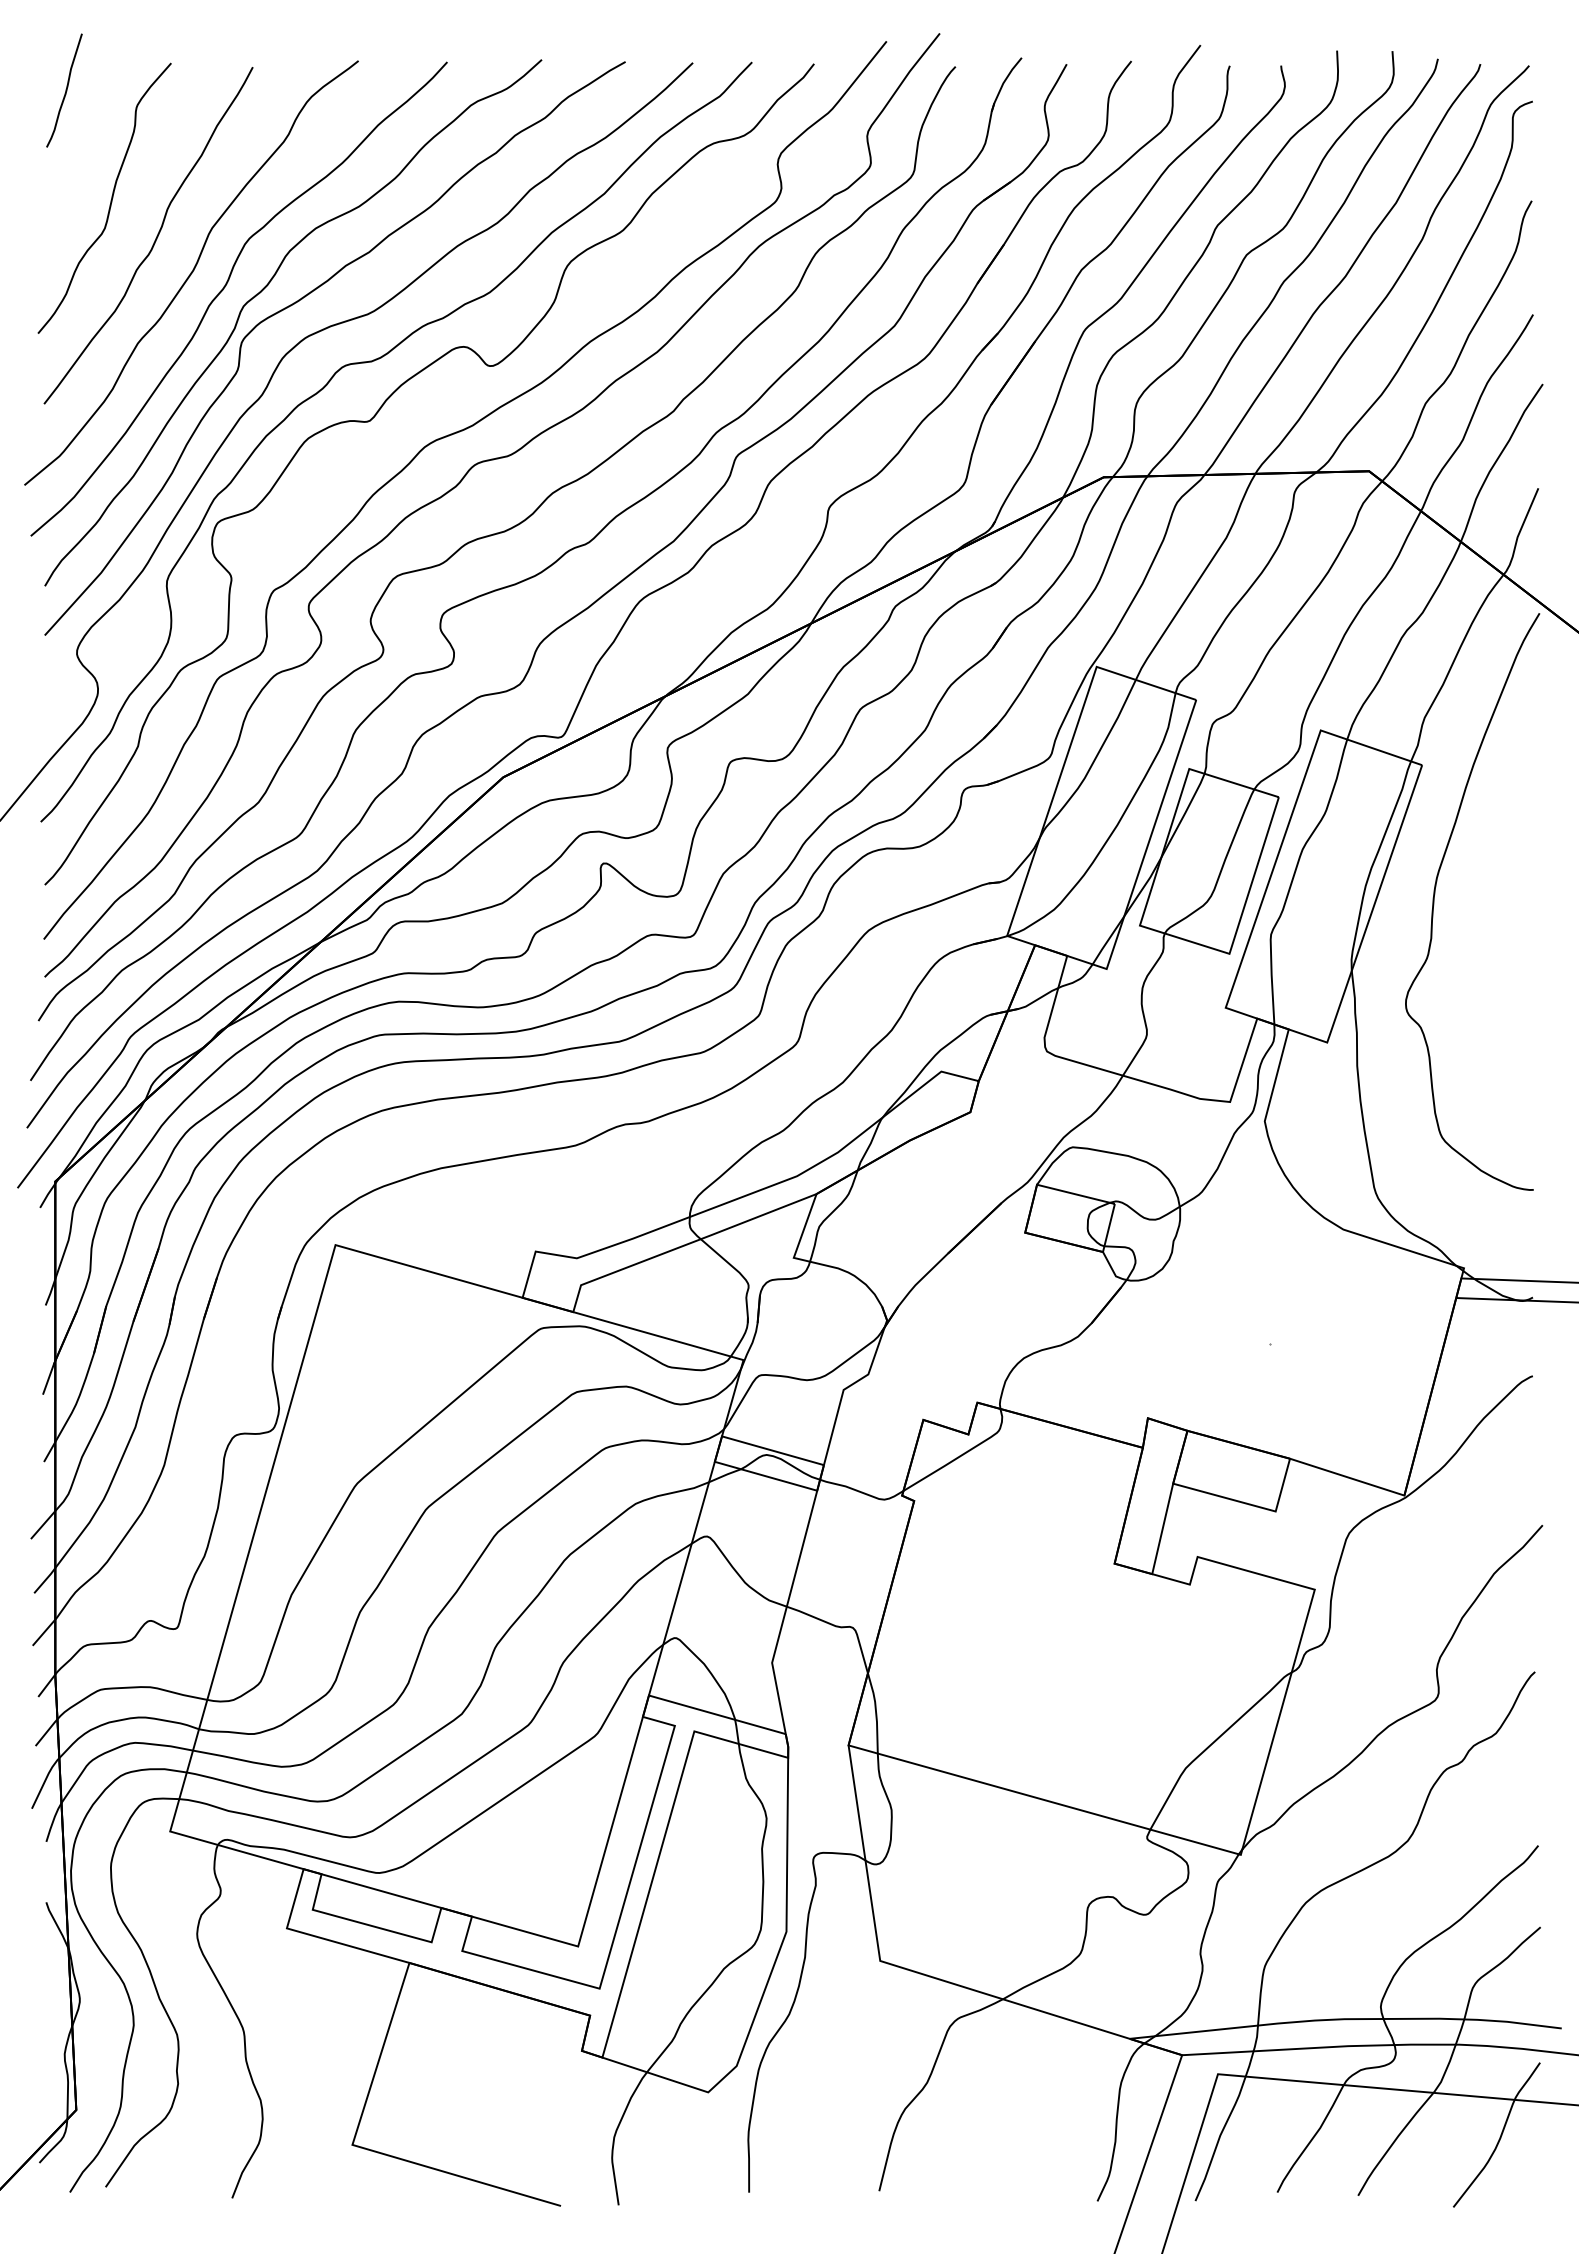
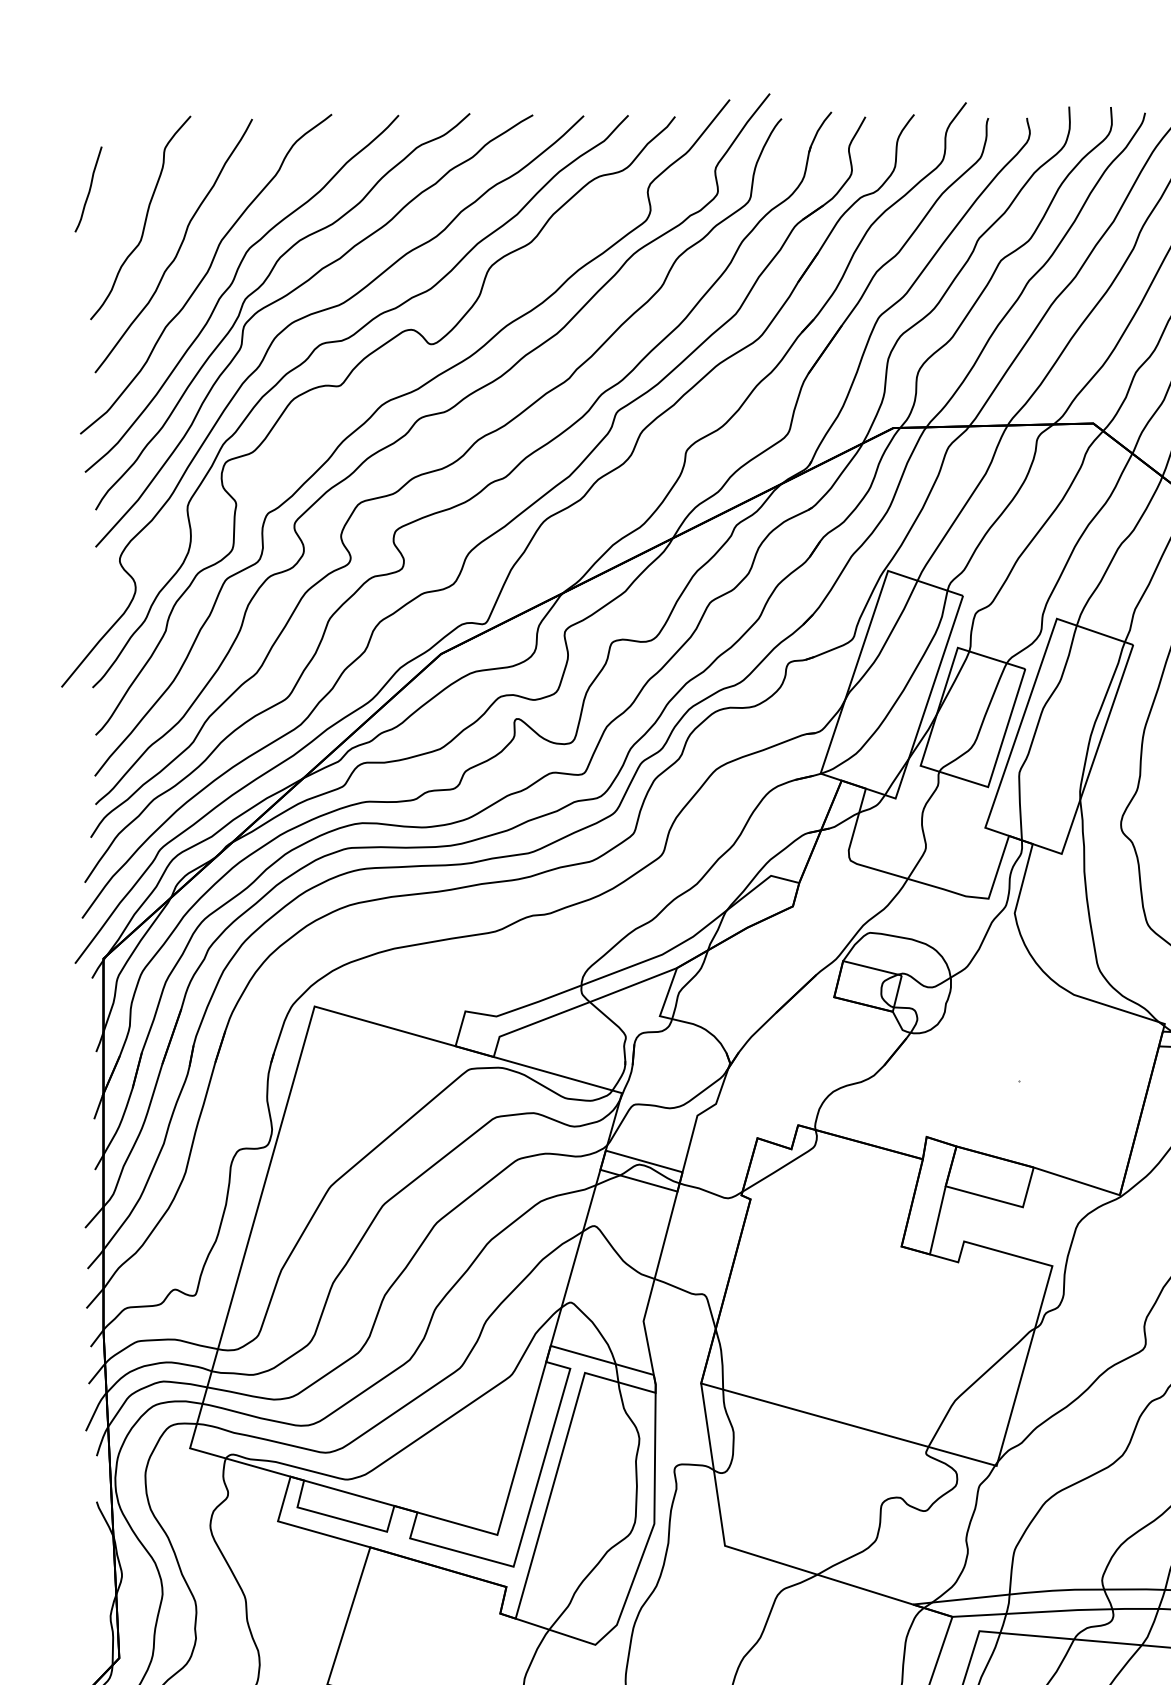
curve: (65, 90) -> (89, 189), moved

